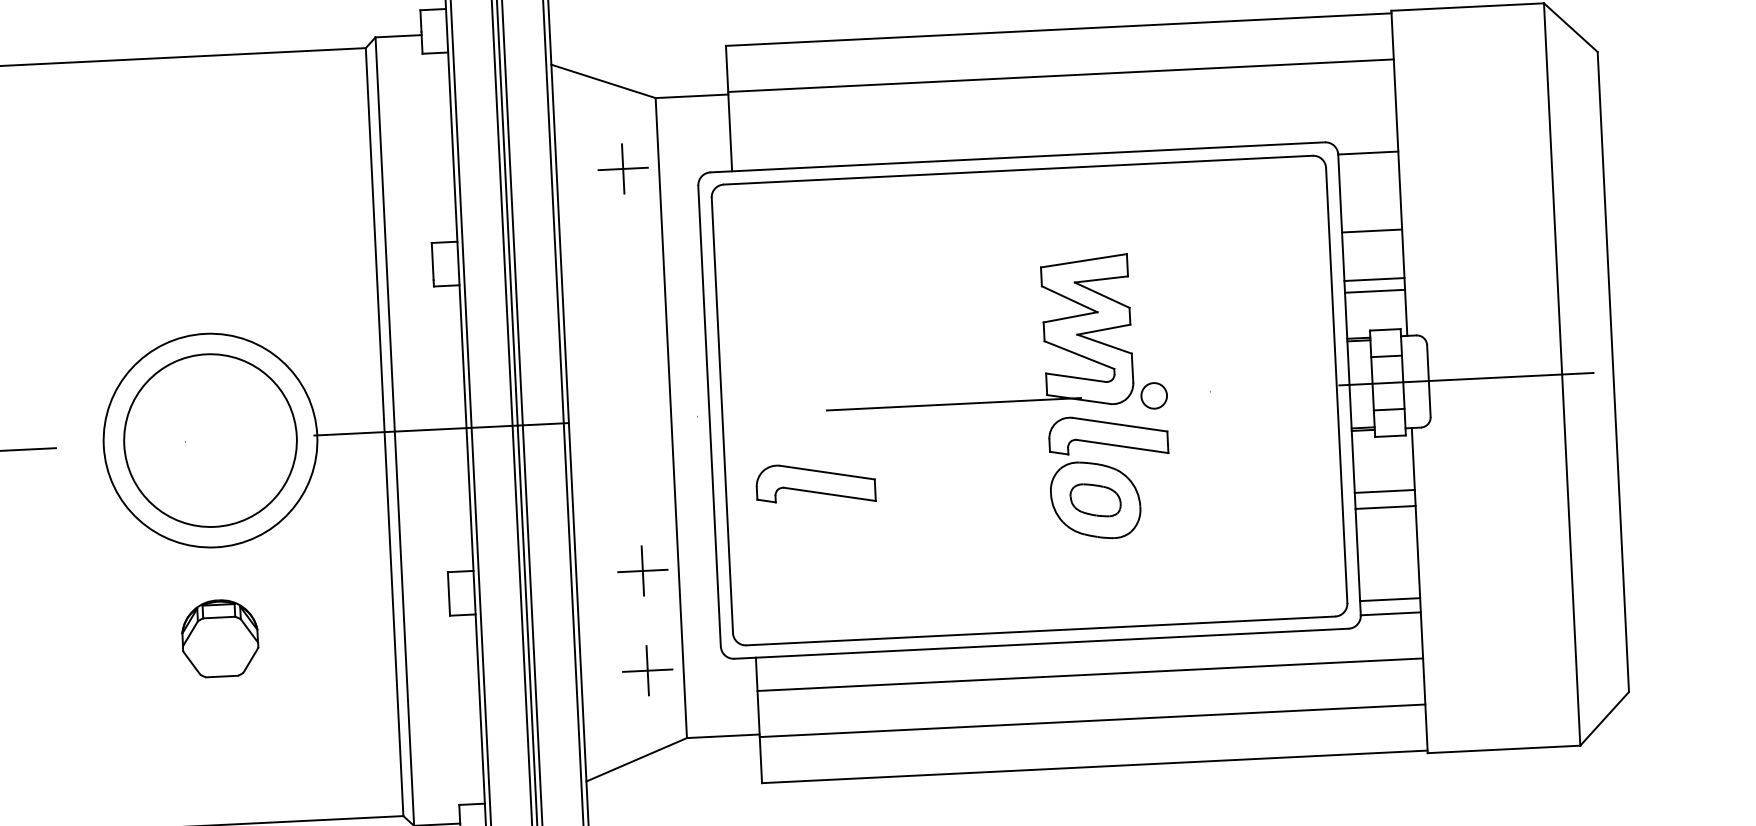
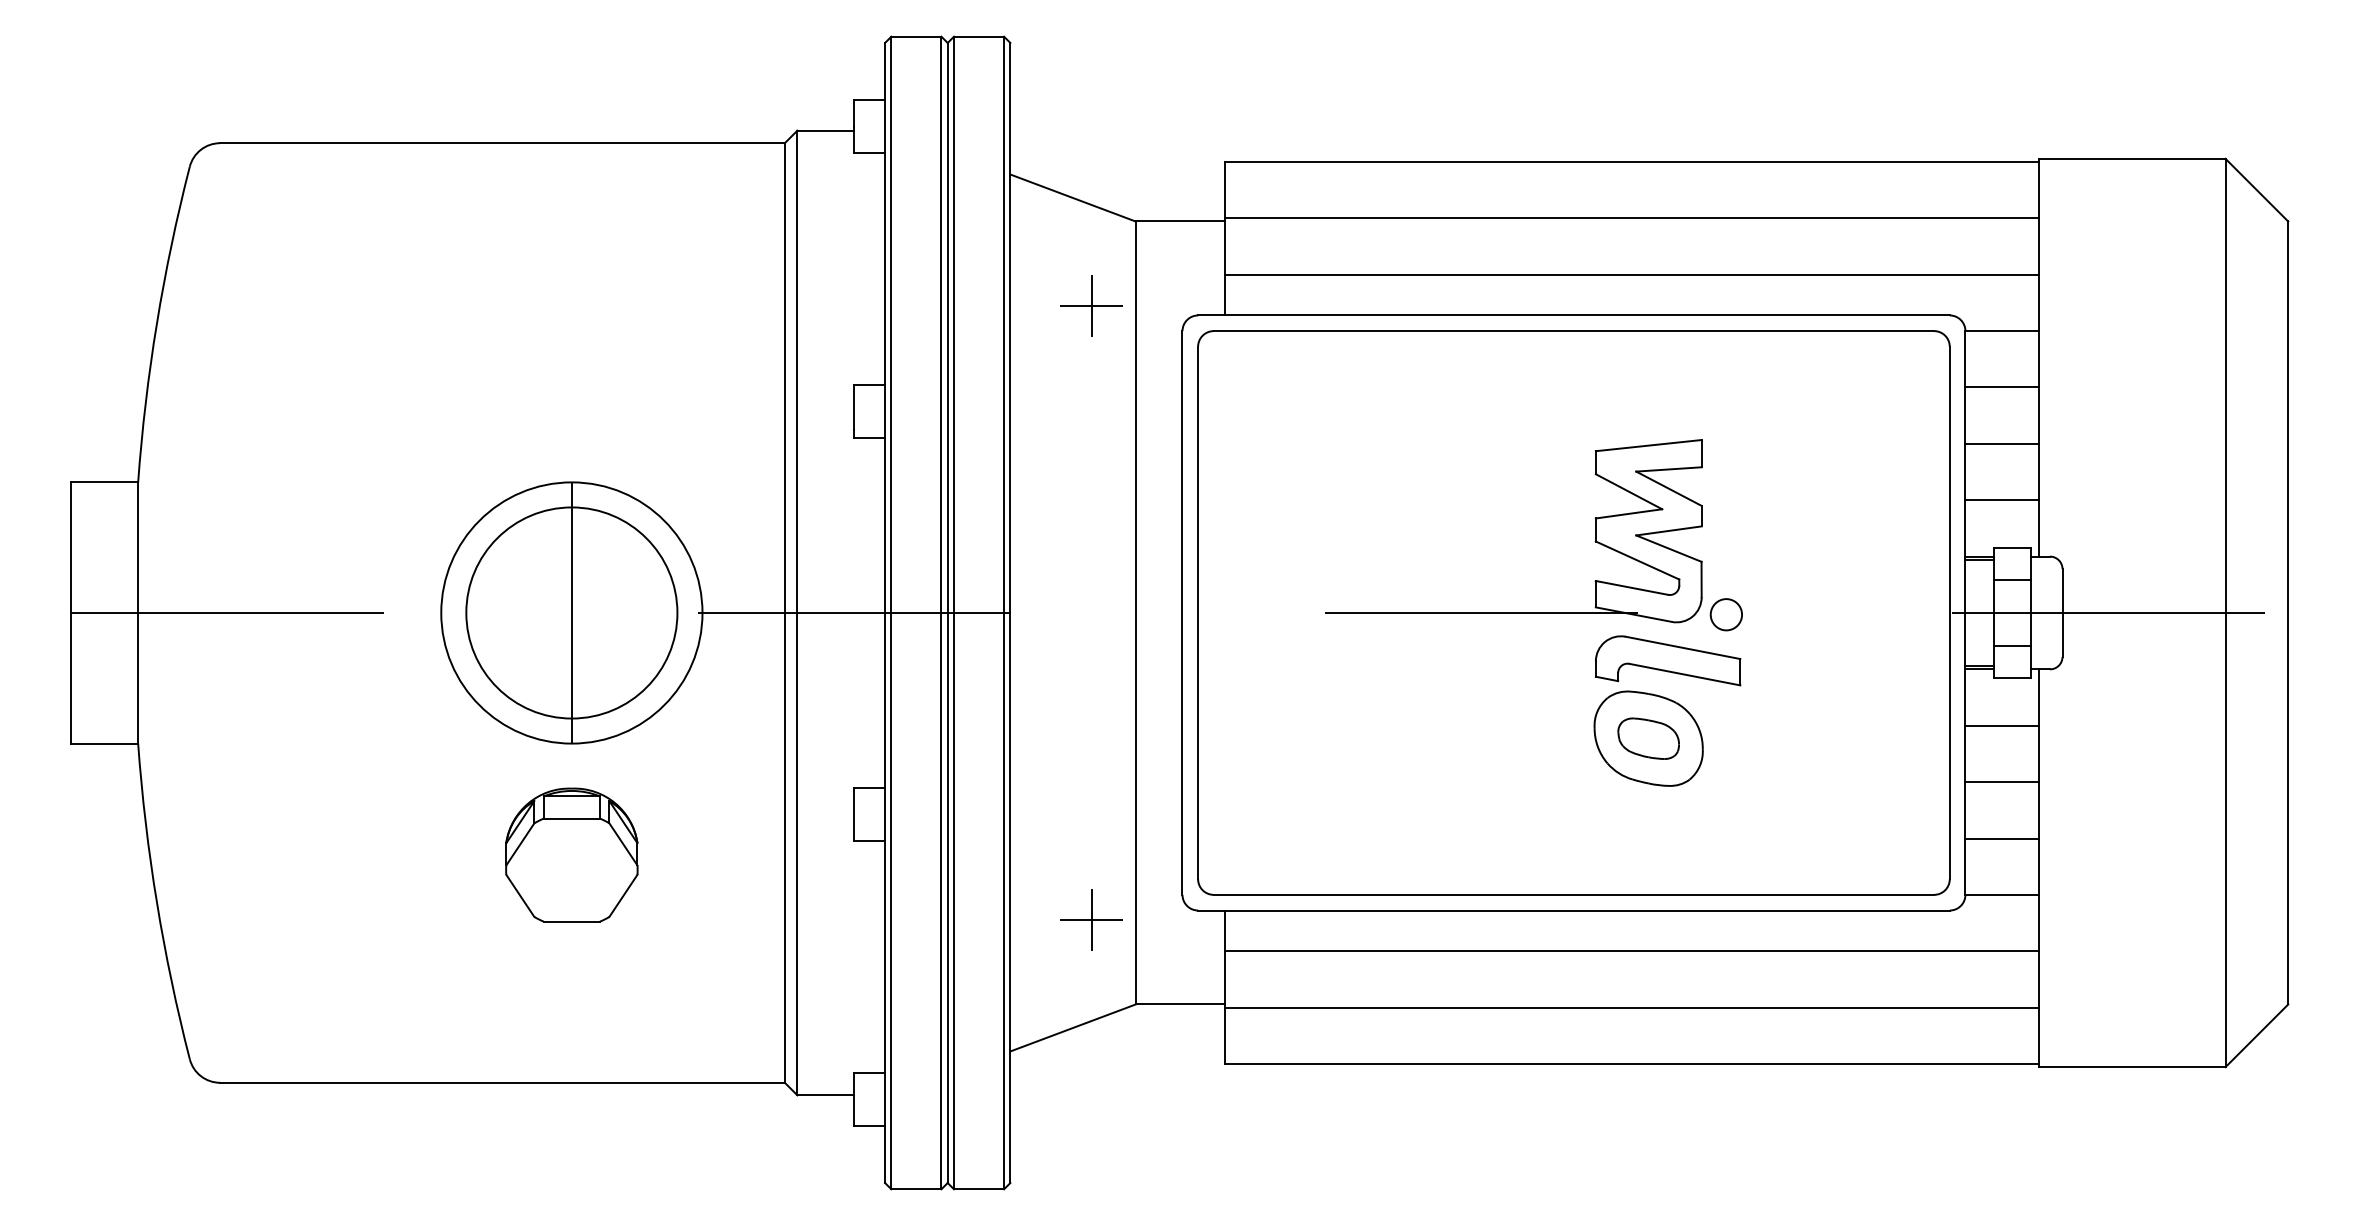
line: (1063, 121) -> (1631, 274), added
line: (1371, 231) -> (2001, 387), moved
line: (1373, 279) -> (2001, 443), moved
line: (210, 440) -> (571, 612), added
part: (816, 483) -> (1308, 701), removed
line: (1384, 491) -> (2001, 782), moved
line: (1385, 507) -> (2001, 725), moved
part: (642, 570) -> (1091, 797), removed
line: (1389, 599) -> (2001, 838), moved
part: (219, 638) -> (571, 854), size x1.43

